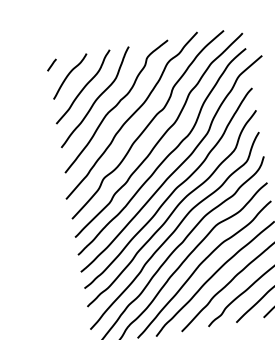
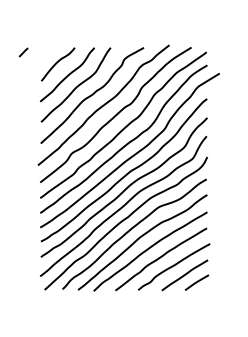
line: (51, 65) -> (23, 52), moved

